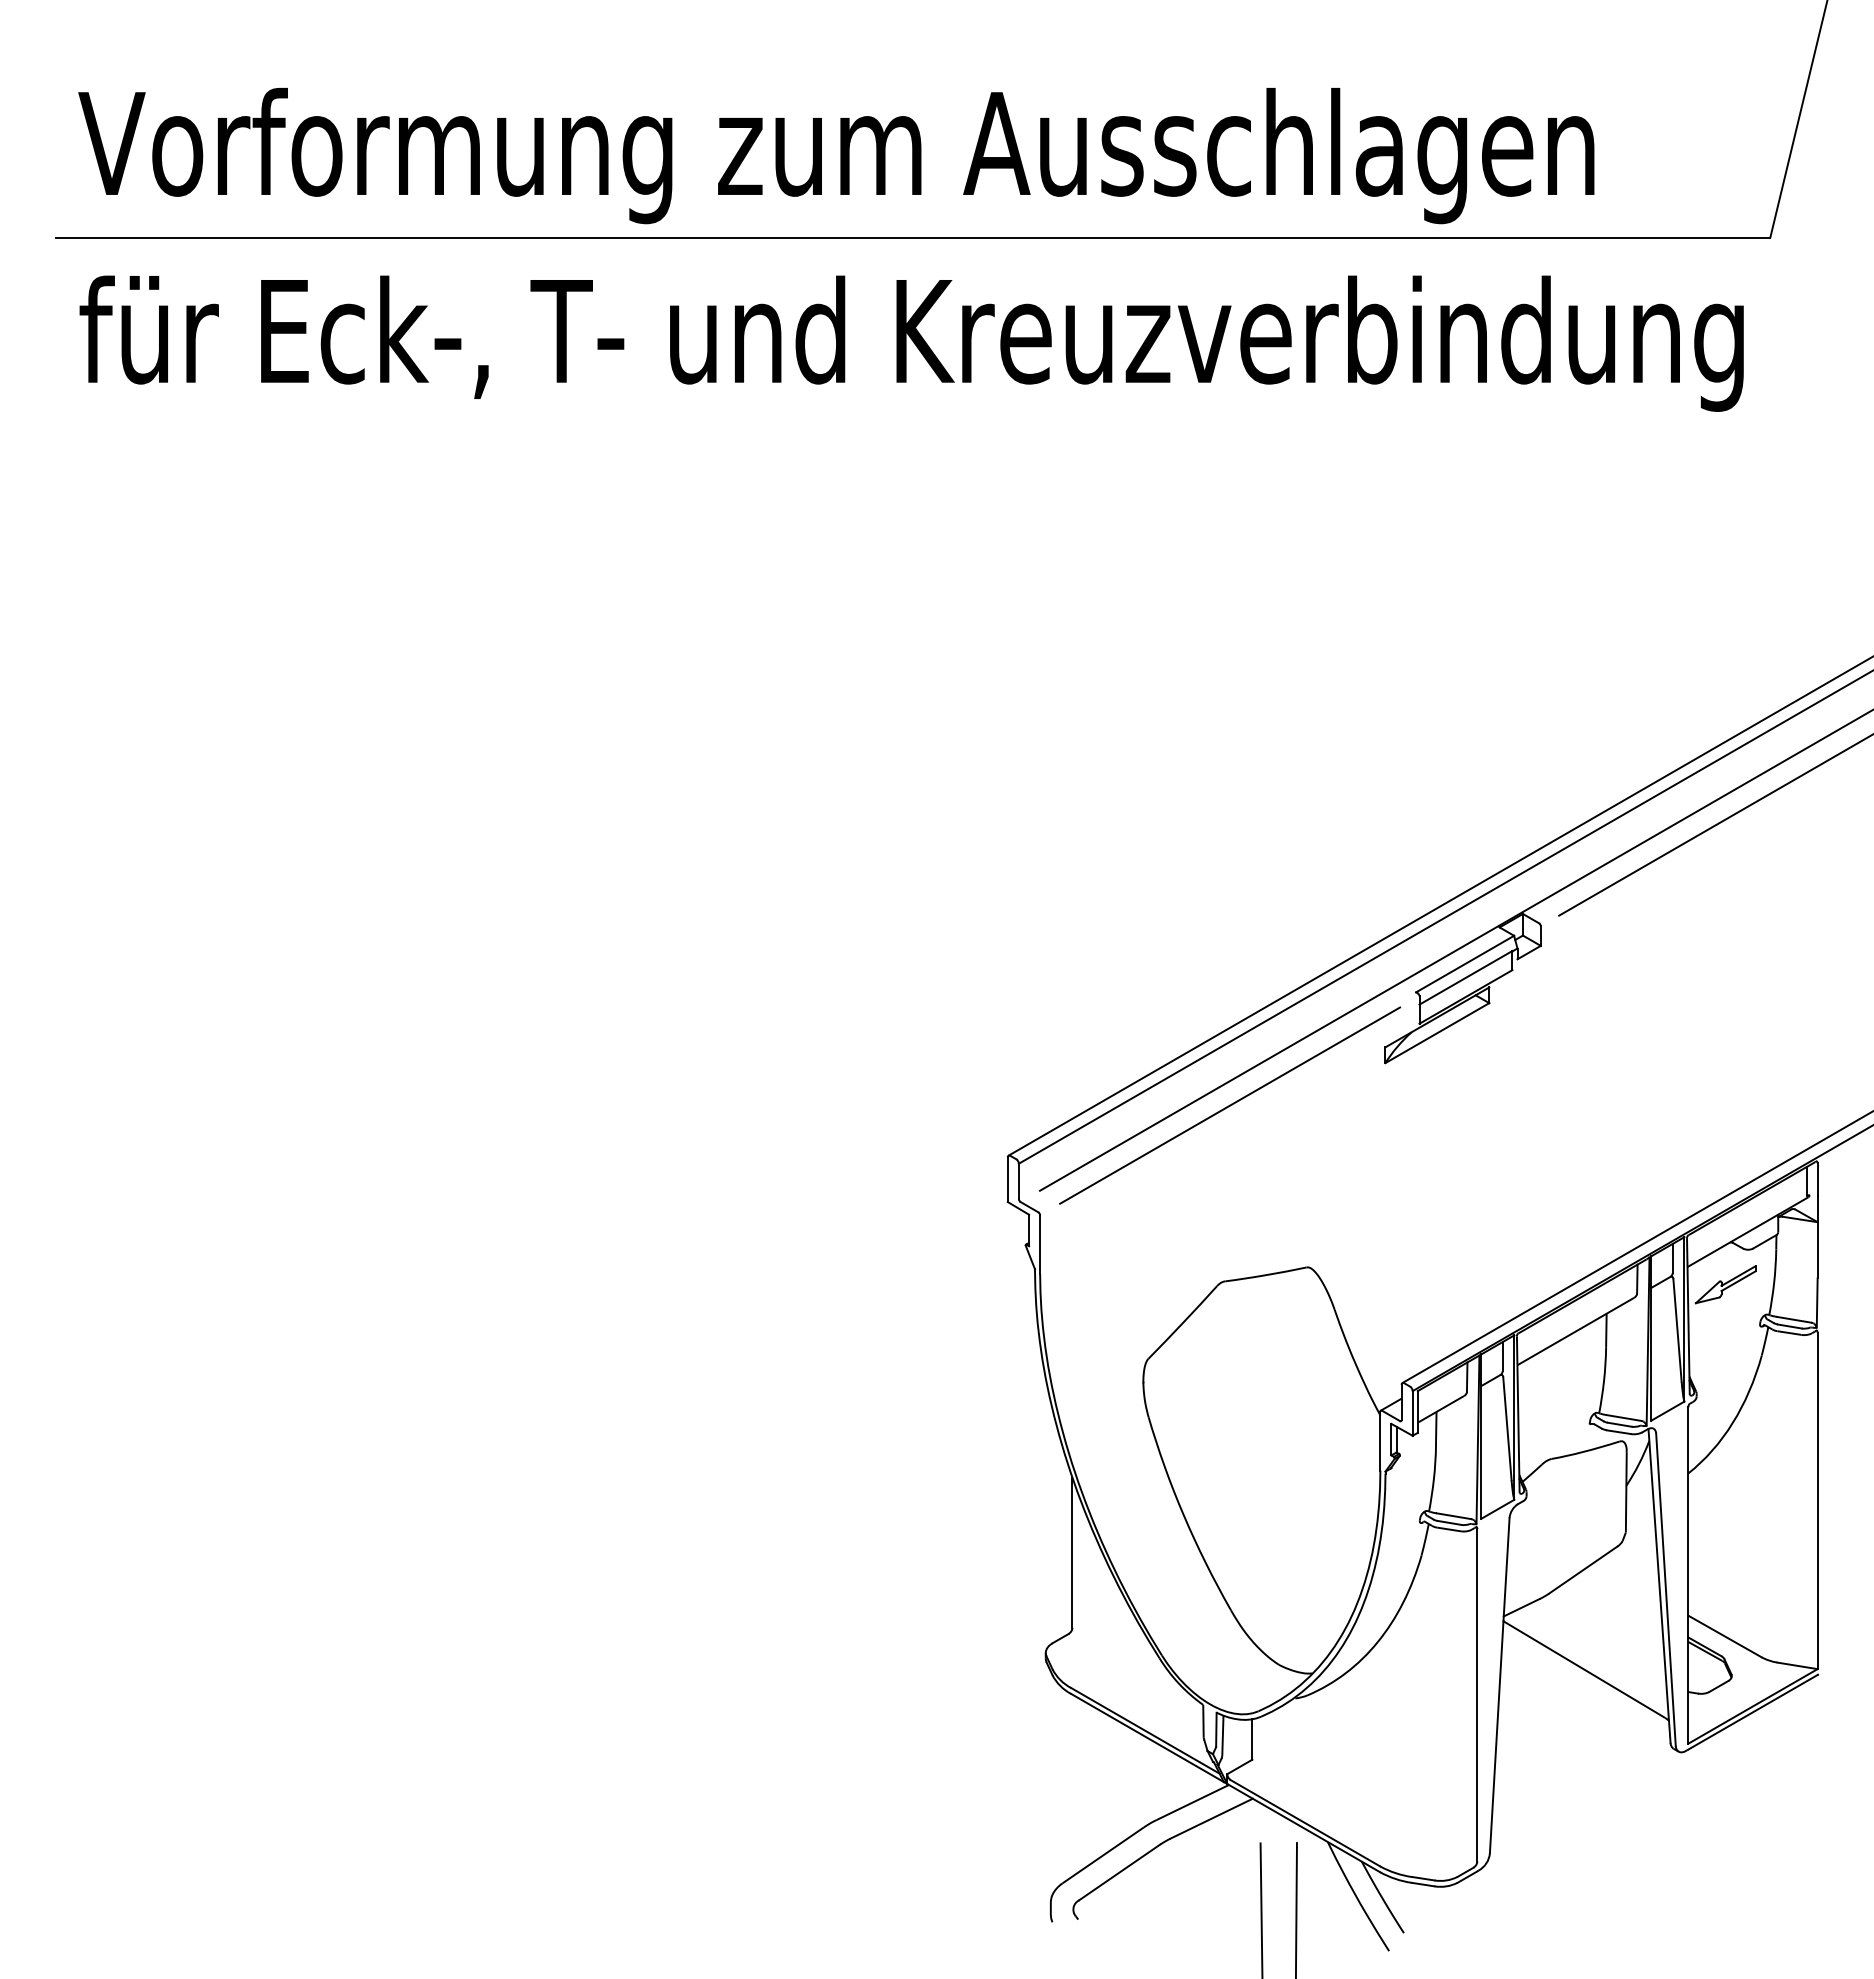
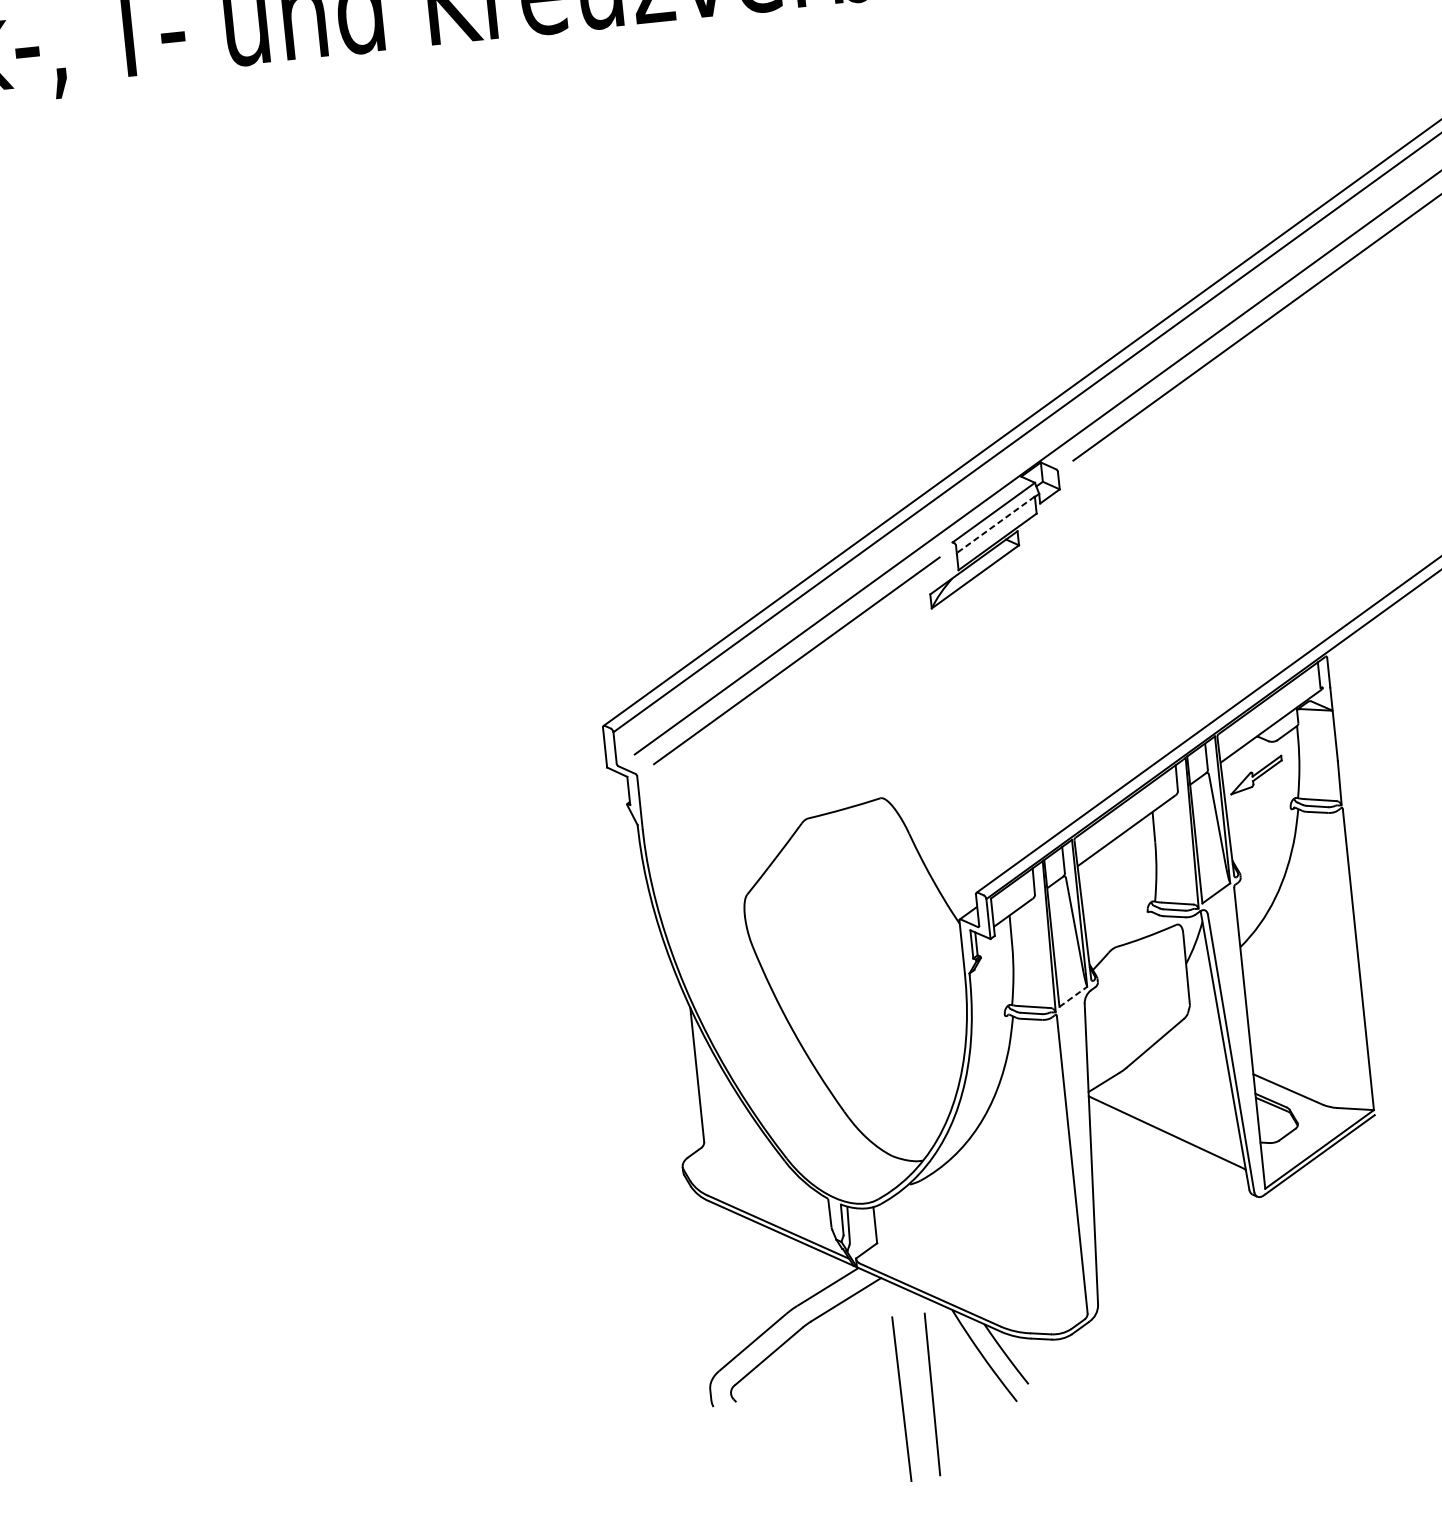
line: (1465, 977) -> (995, 524), solid -> dashed
line: (1498, 1509) -> (1074, 996), solid -> dashed

